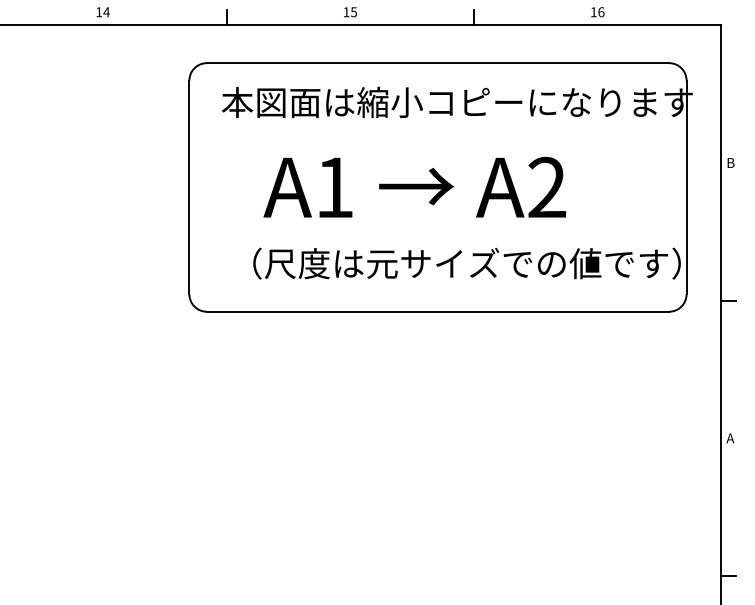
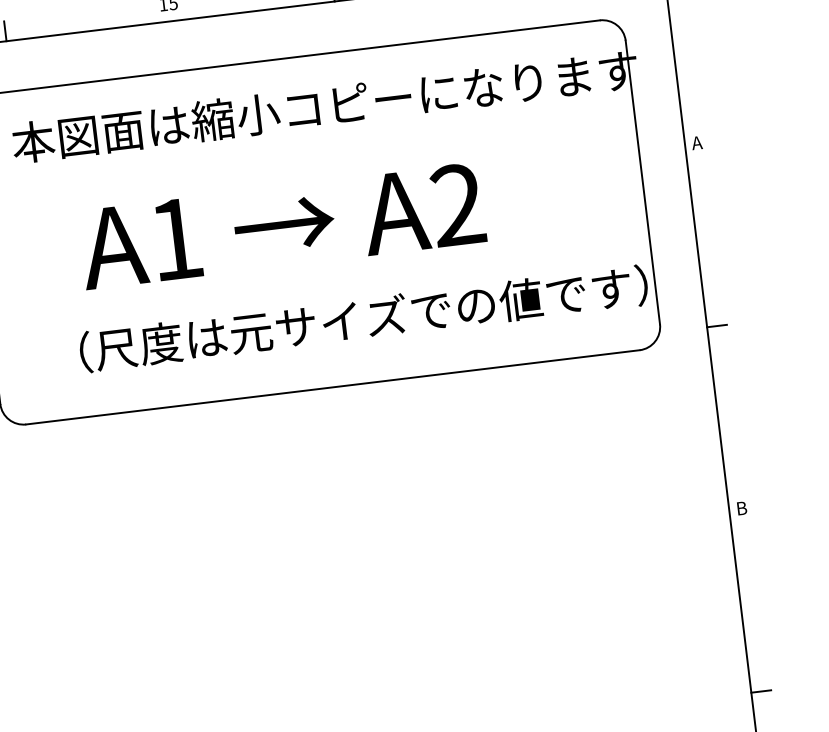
text: (730, 162) -> (697, 142), B -> A
text: (730, 438) -> (741, 508), A -> B

